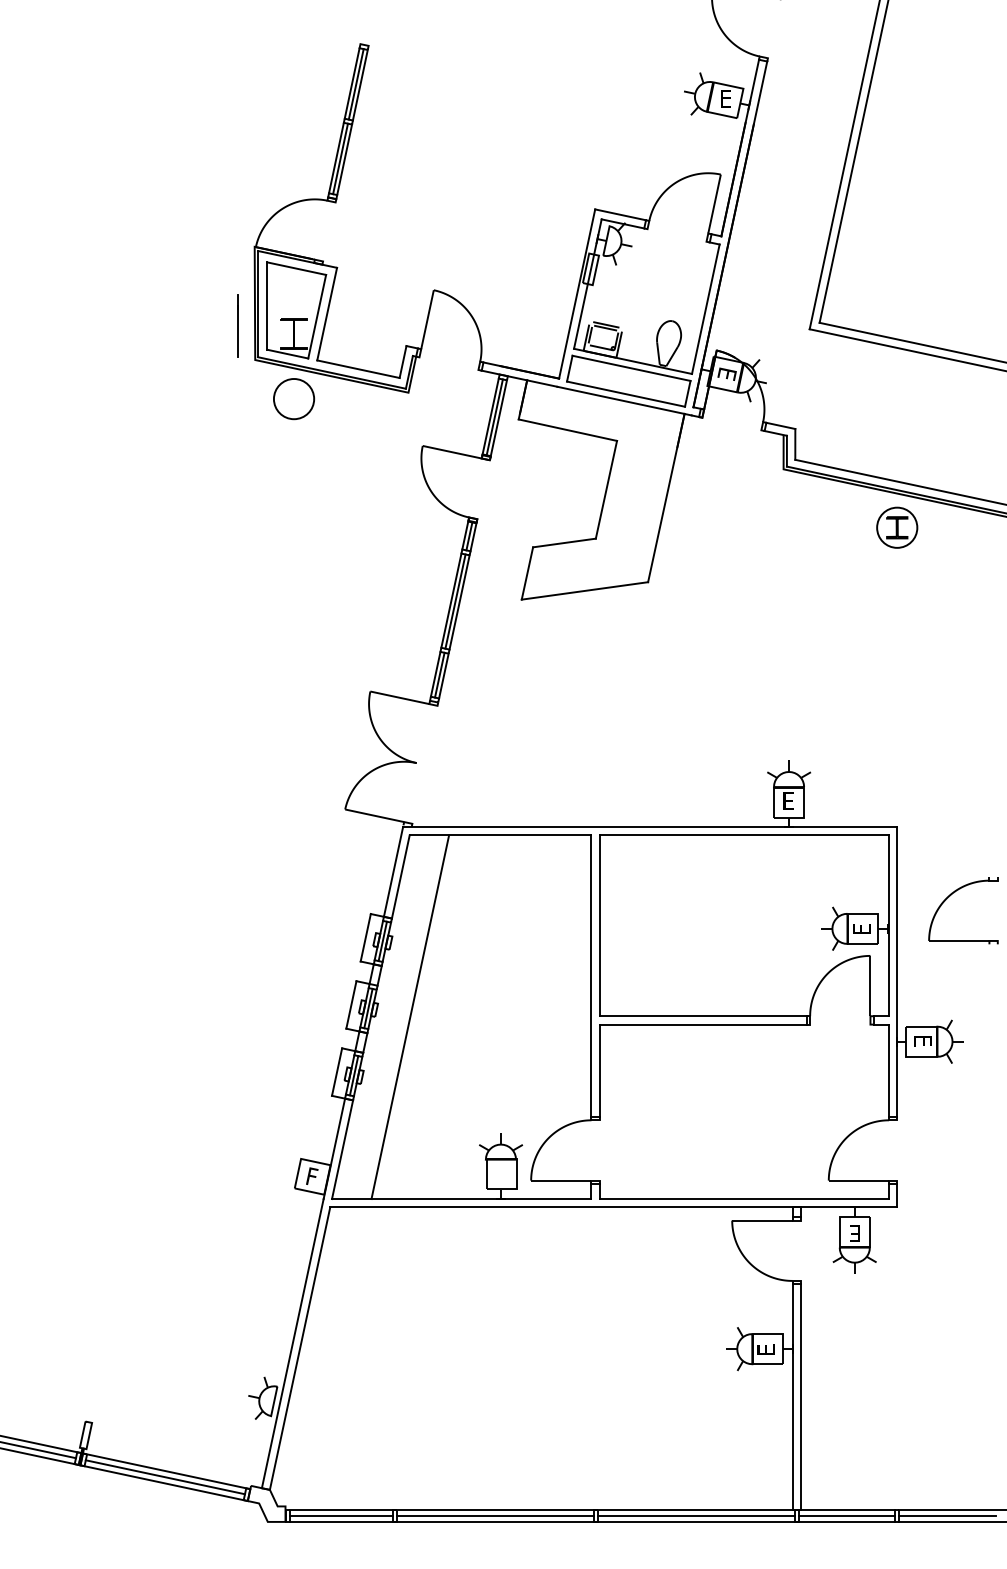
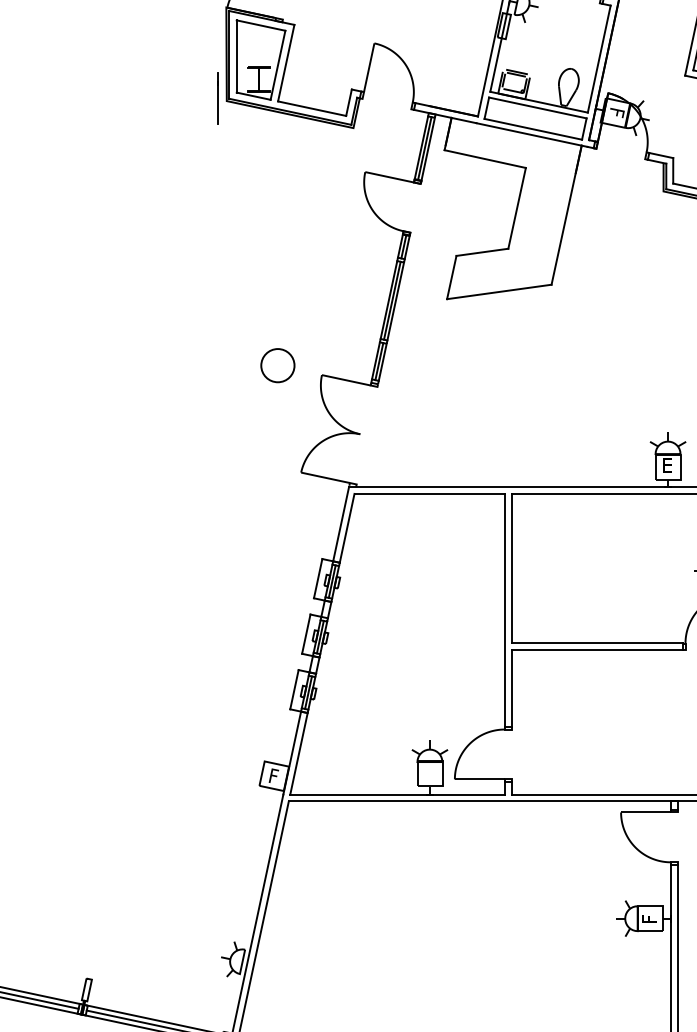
line: (237, 325) -> (217, 98), moved
text: (726, 373) -> (616, 112), E -> F
circle: (294, 399) -> (278, 365), moved
line: (410, 1017) -> (355, 644), removed
text: (765, 1349) -> (648, 918), E -> F

